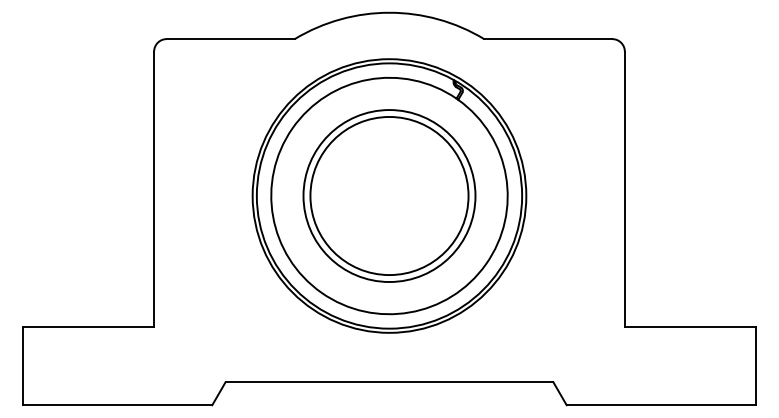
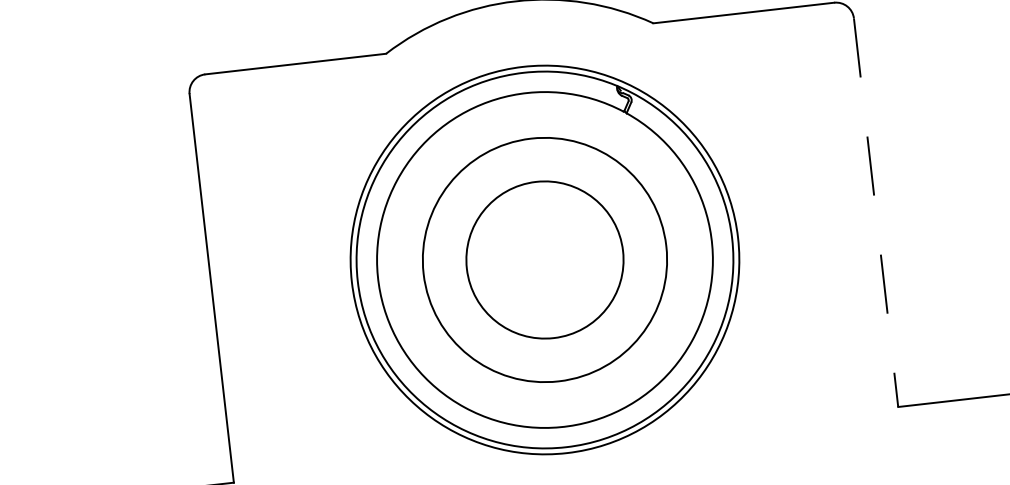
line: (624, 189) -> (875, 213), solid -> dashed
circle: (389, 195) -> (544, 259), size x0.7

